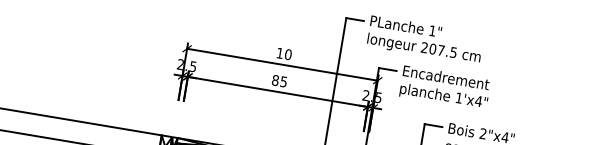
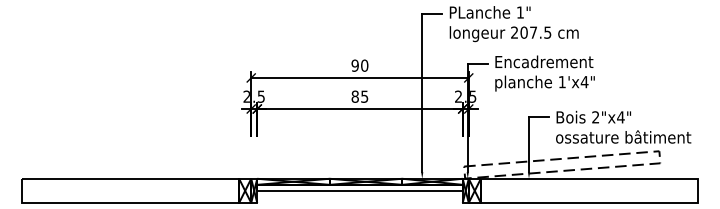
text: (279, 53) -> (354, 65), 10 -> 90

